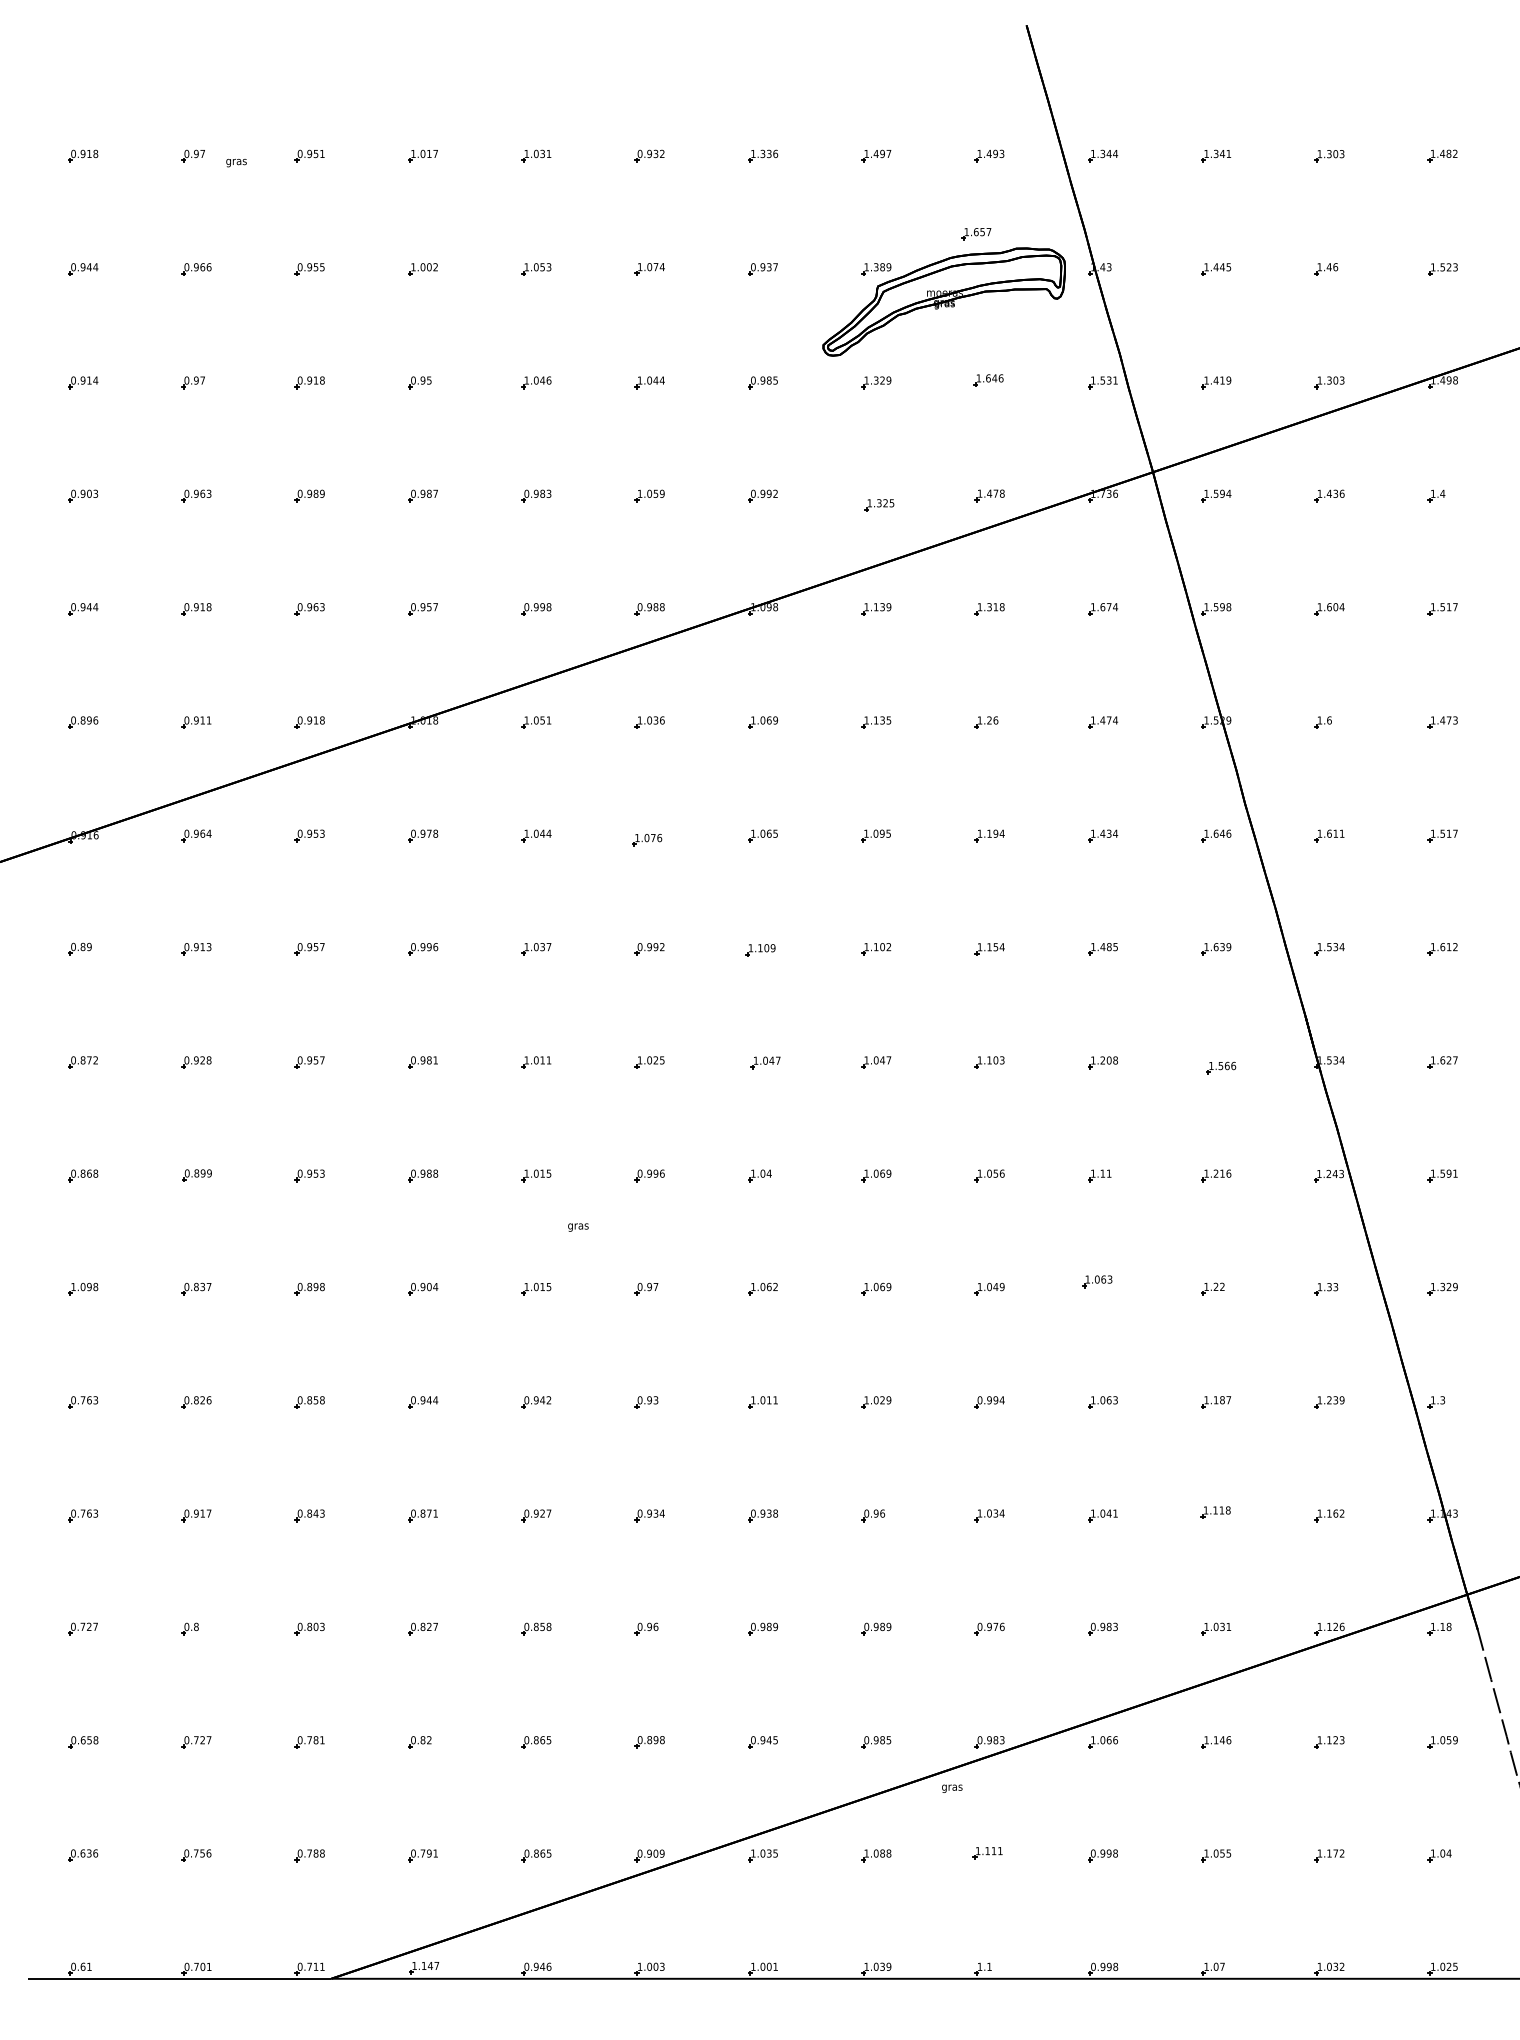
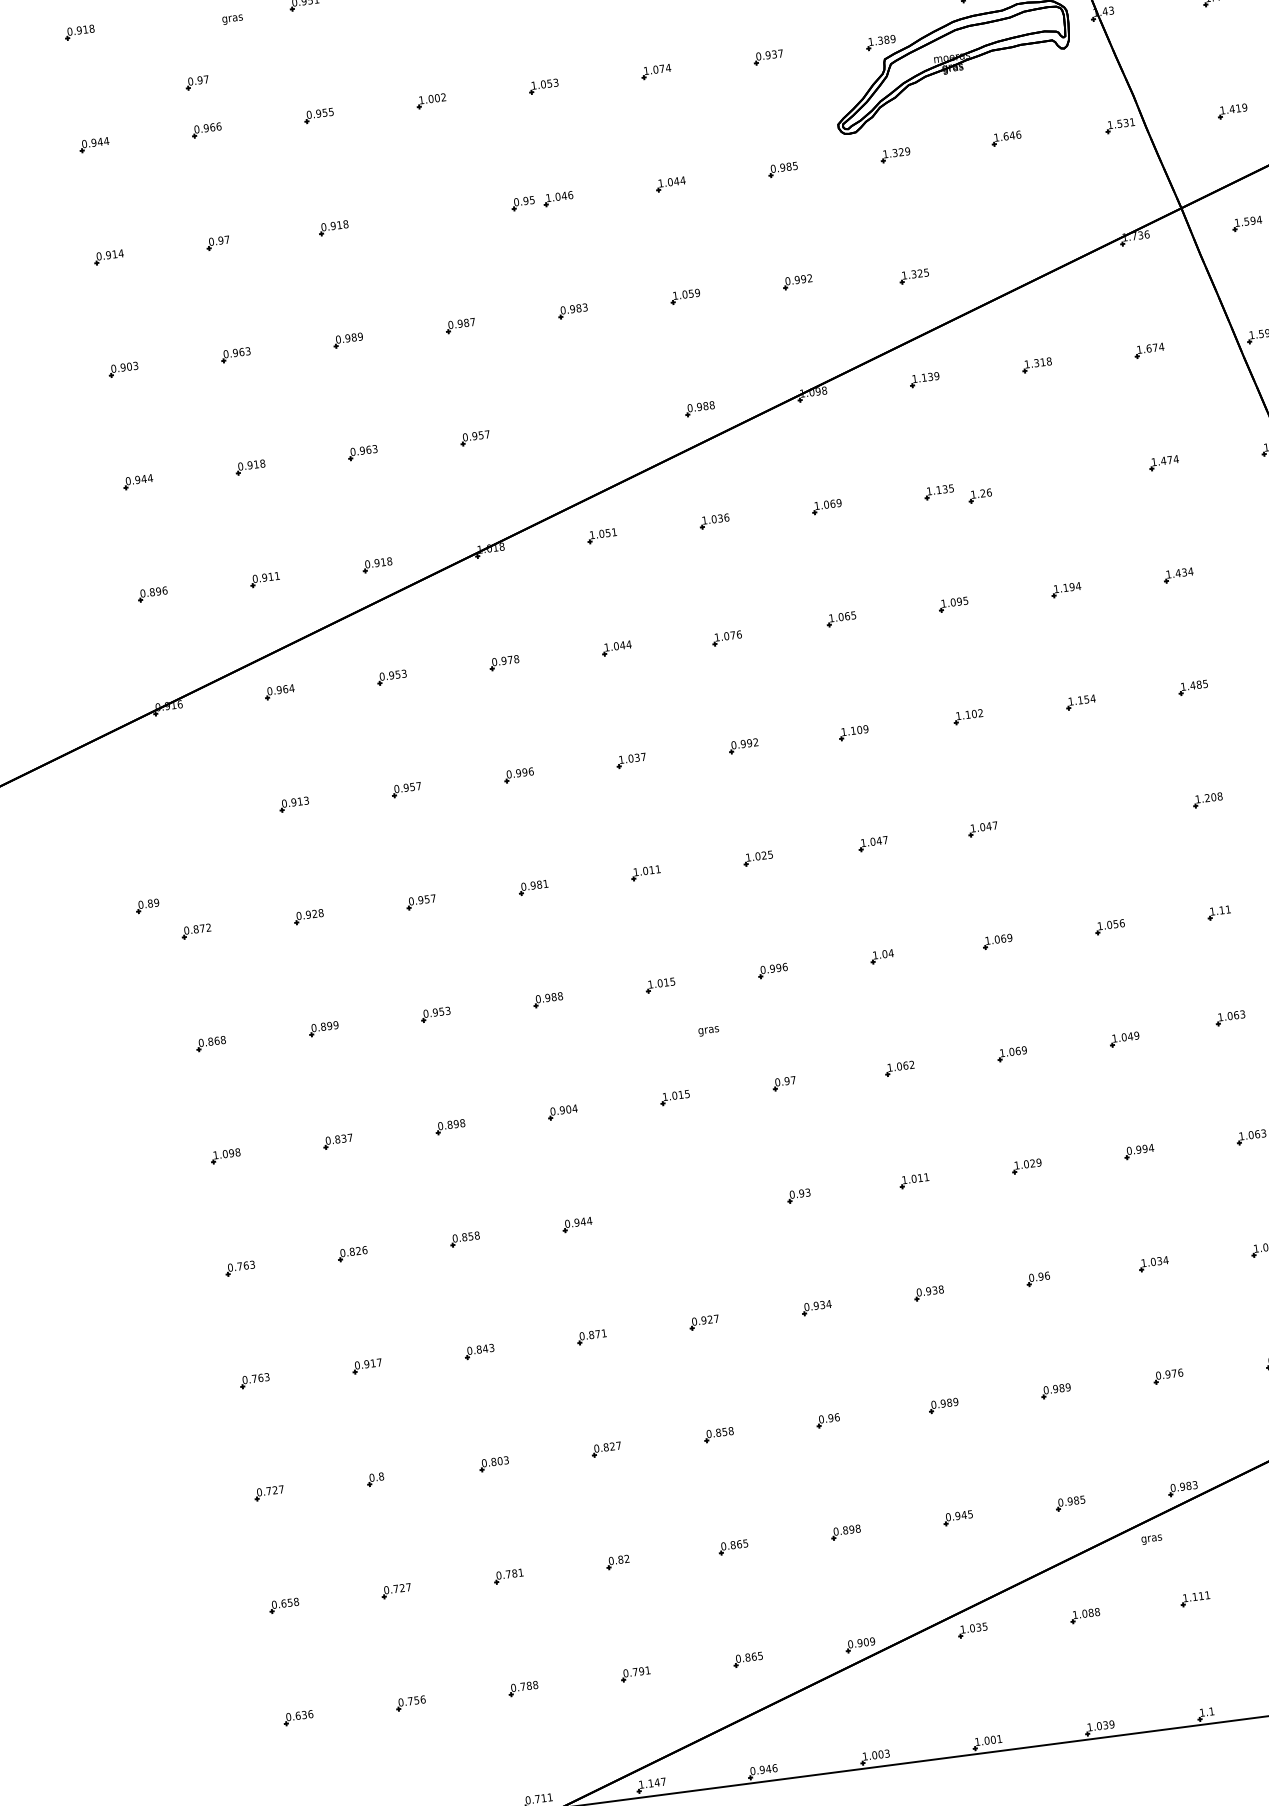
part: (192, 155) -> (196, 82), moved
part: (419, 382) -> (522, 203), moved
part: (989, 495) -> (1022, 252), removed
part: (536, 609) -> (587, 423), removed
part: (986, 722) -> (980, 495), moved
part: (79, 948) -> (147, 905), moved
part: (989, 1062) -> (1095, 814), removed
part: (536, 1402) -> (689, 1210), removed

